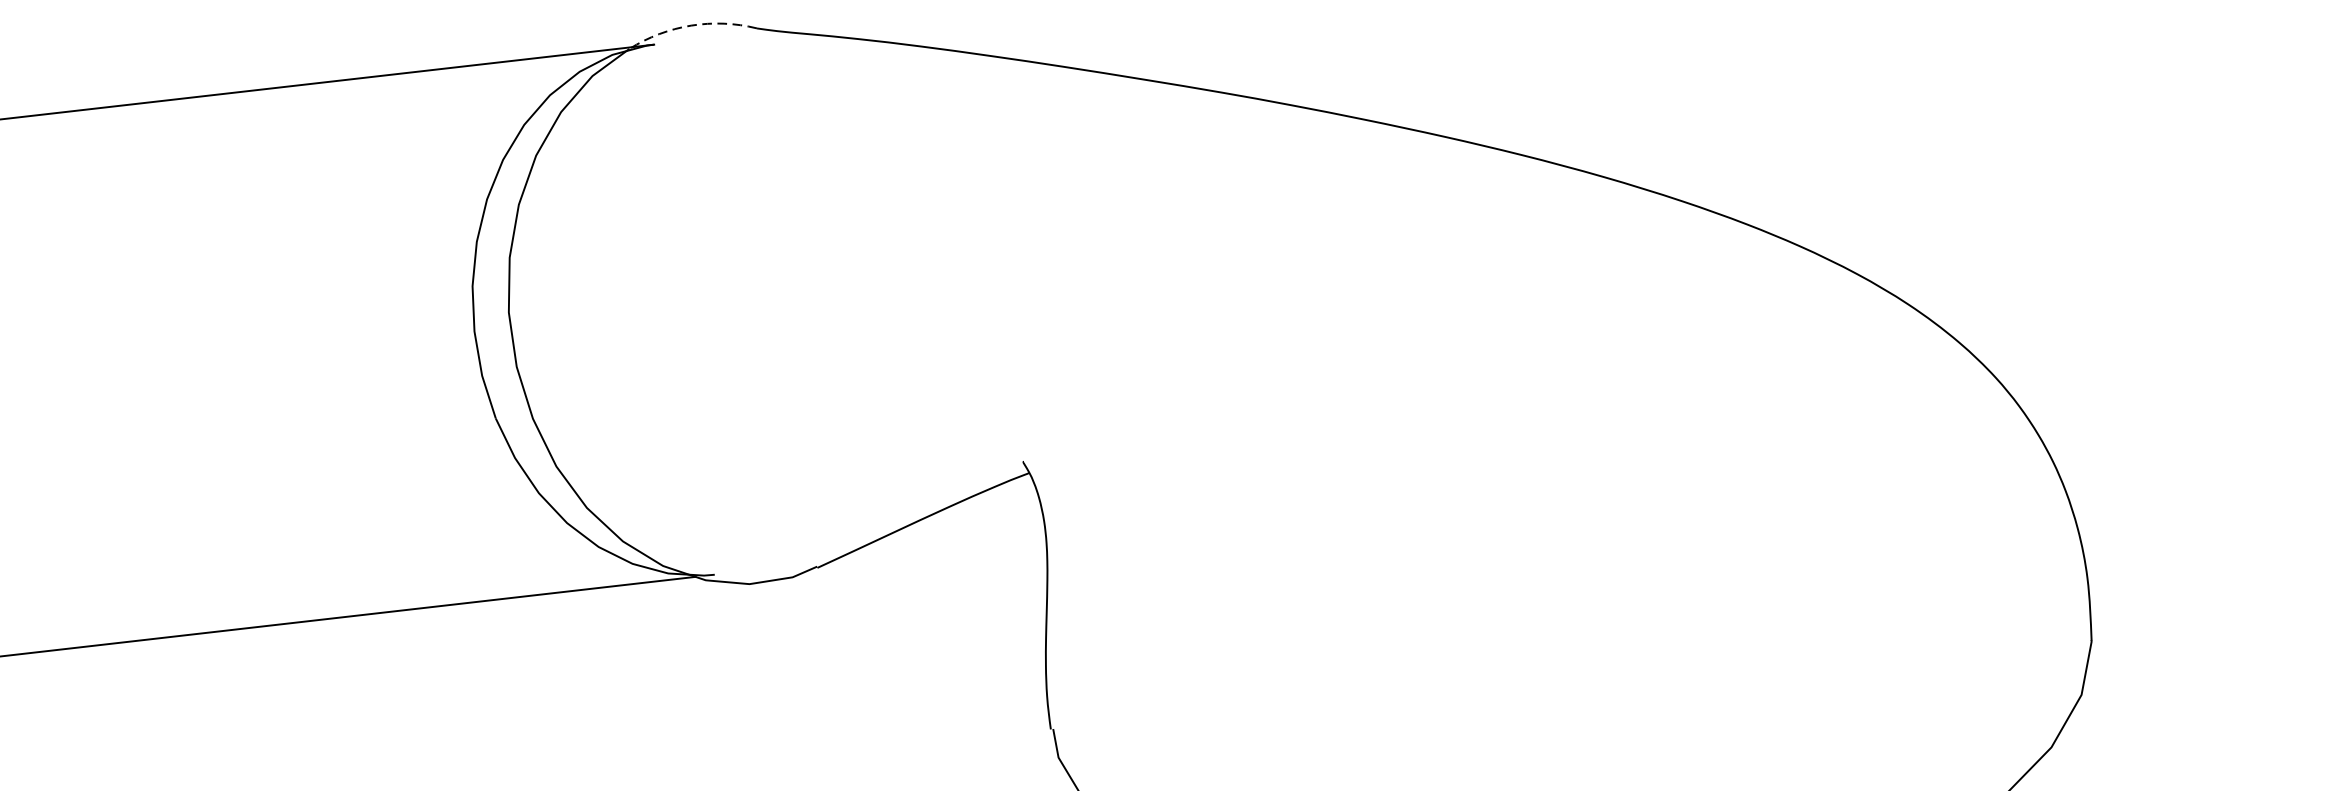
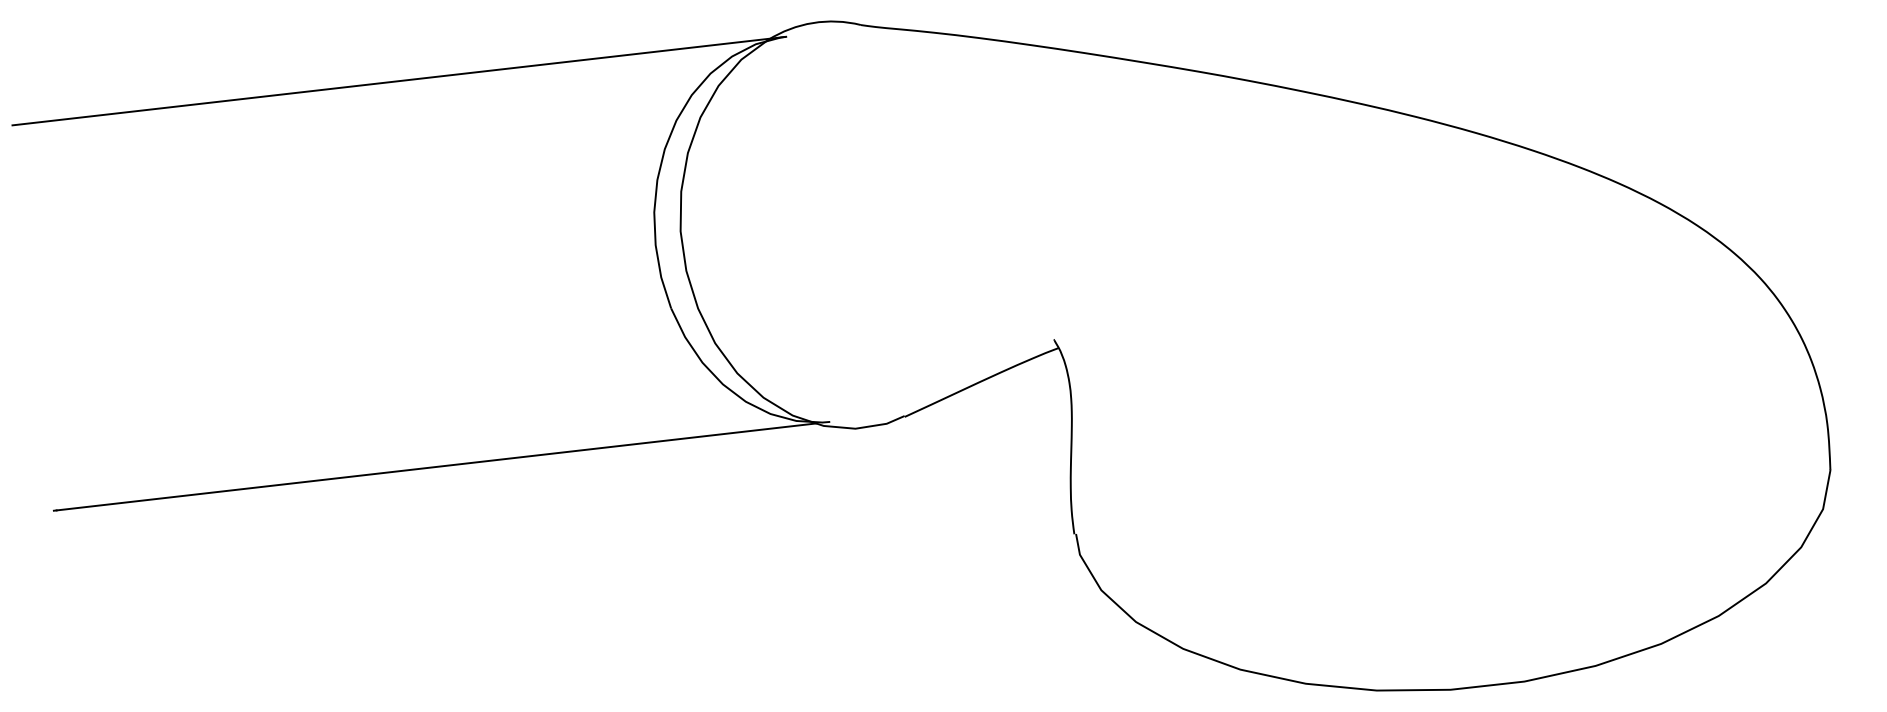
arc: (691, 26) -> (813, 23), dashed -> solid

